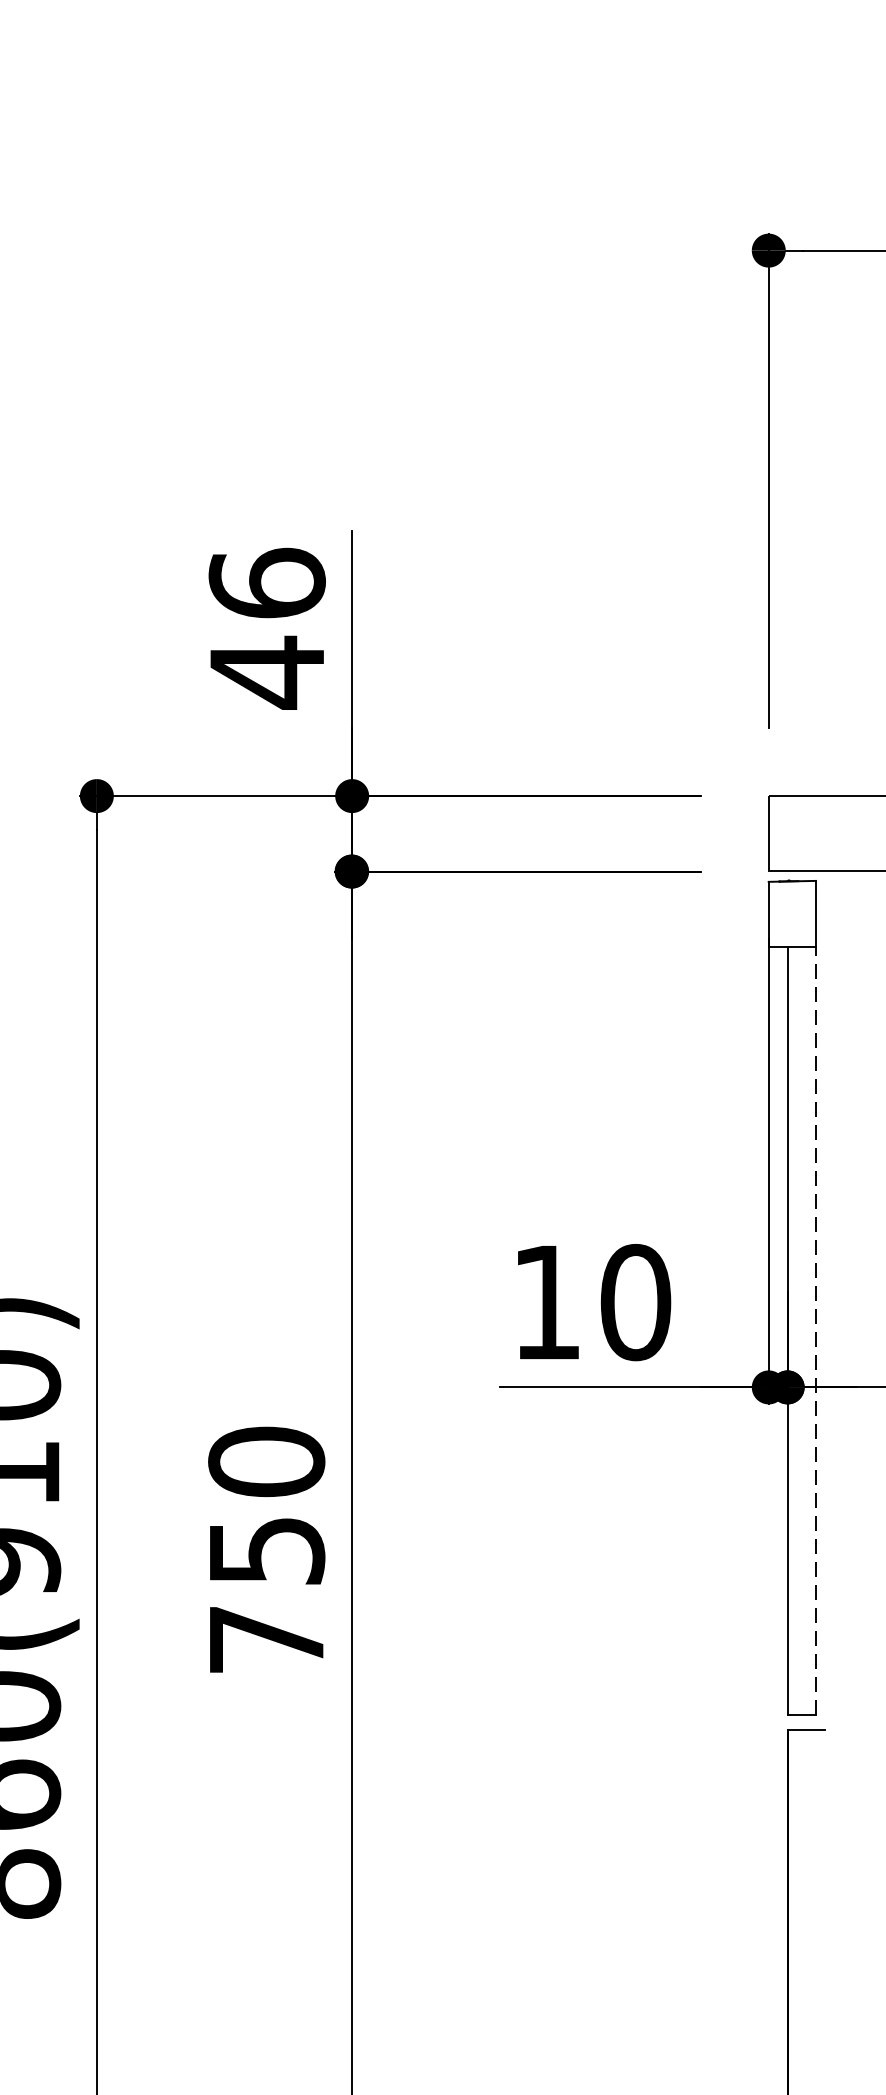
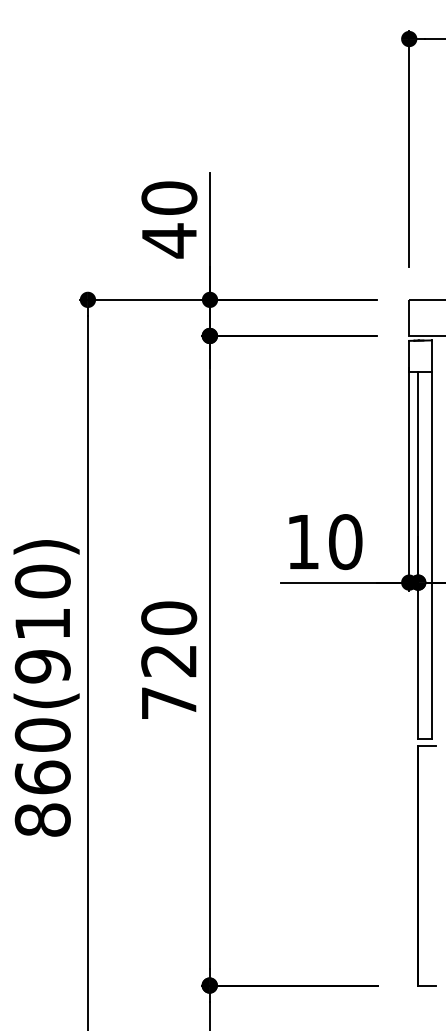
text: (267, 581) -> (169, 197), 46 -> 40
line: (815, 1330) -> (431, 555), dashed -> solid
text: (267, 1552) -> (169, 661), 750 -> 720

